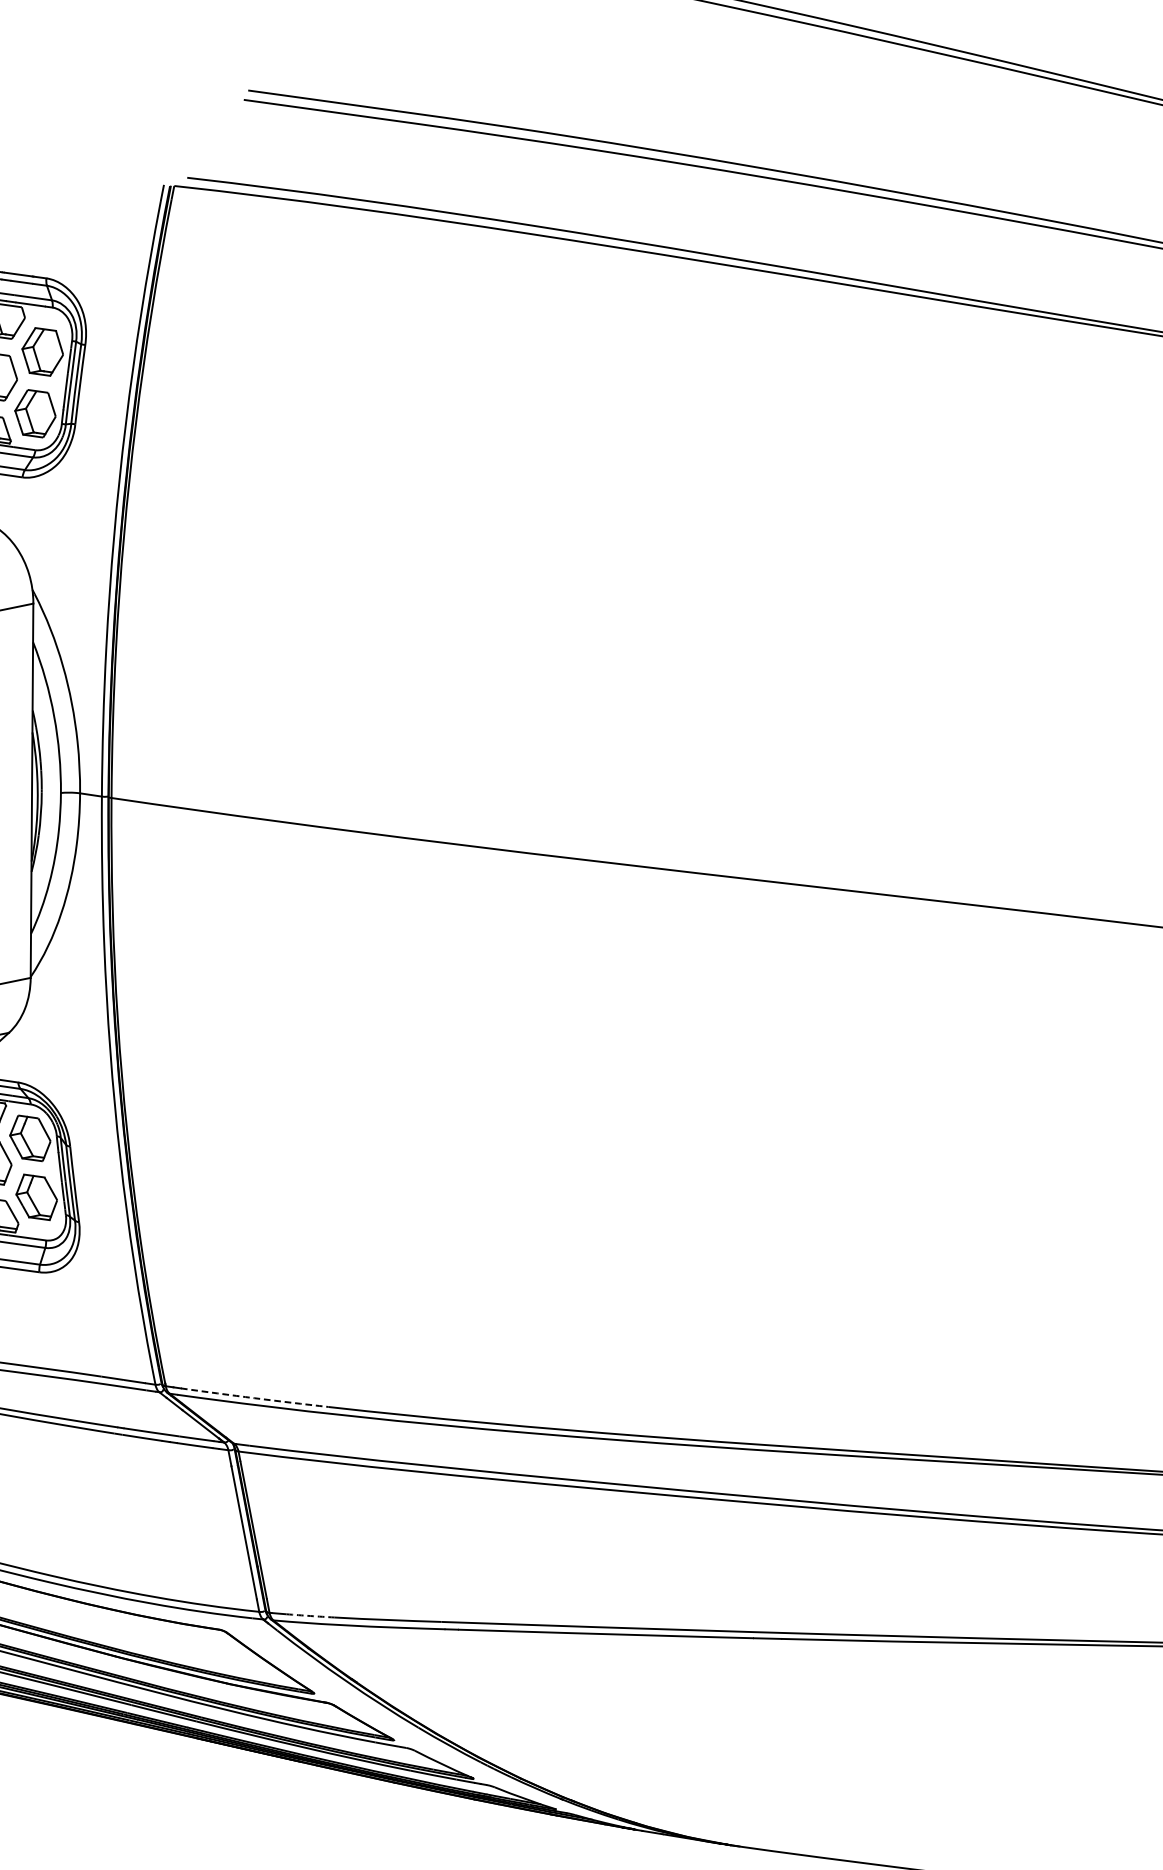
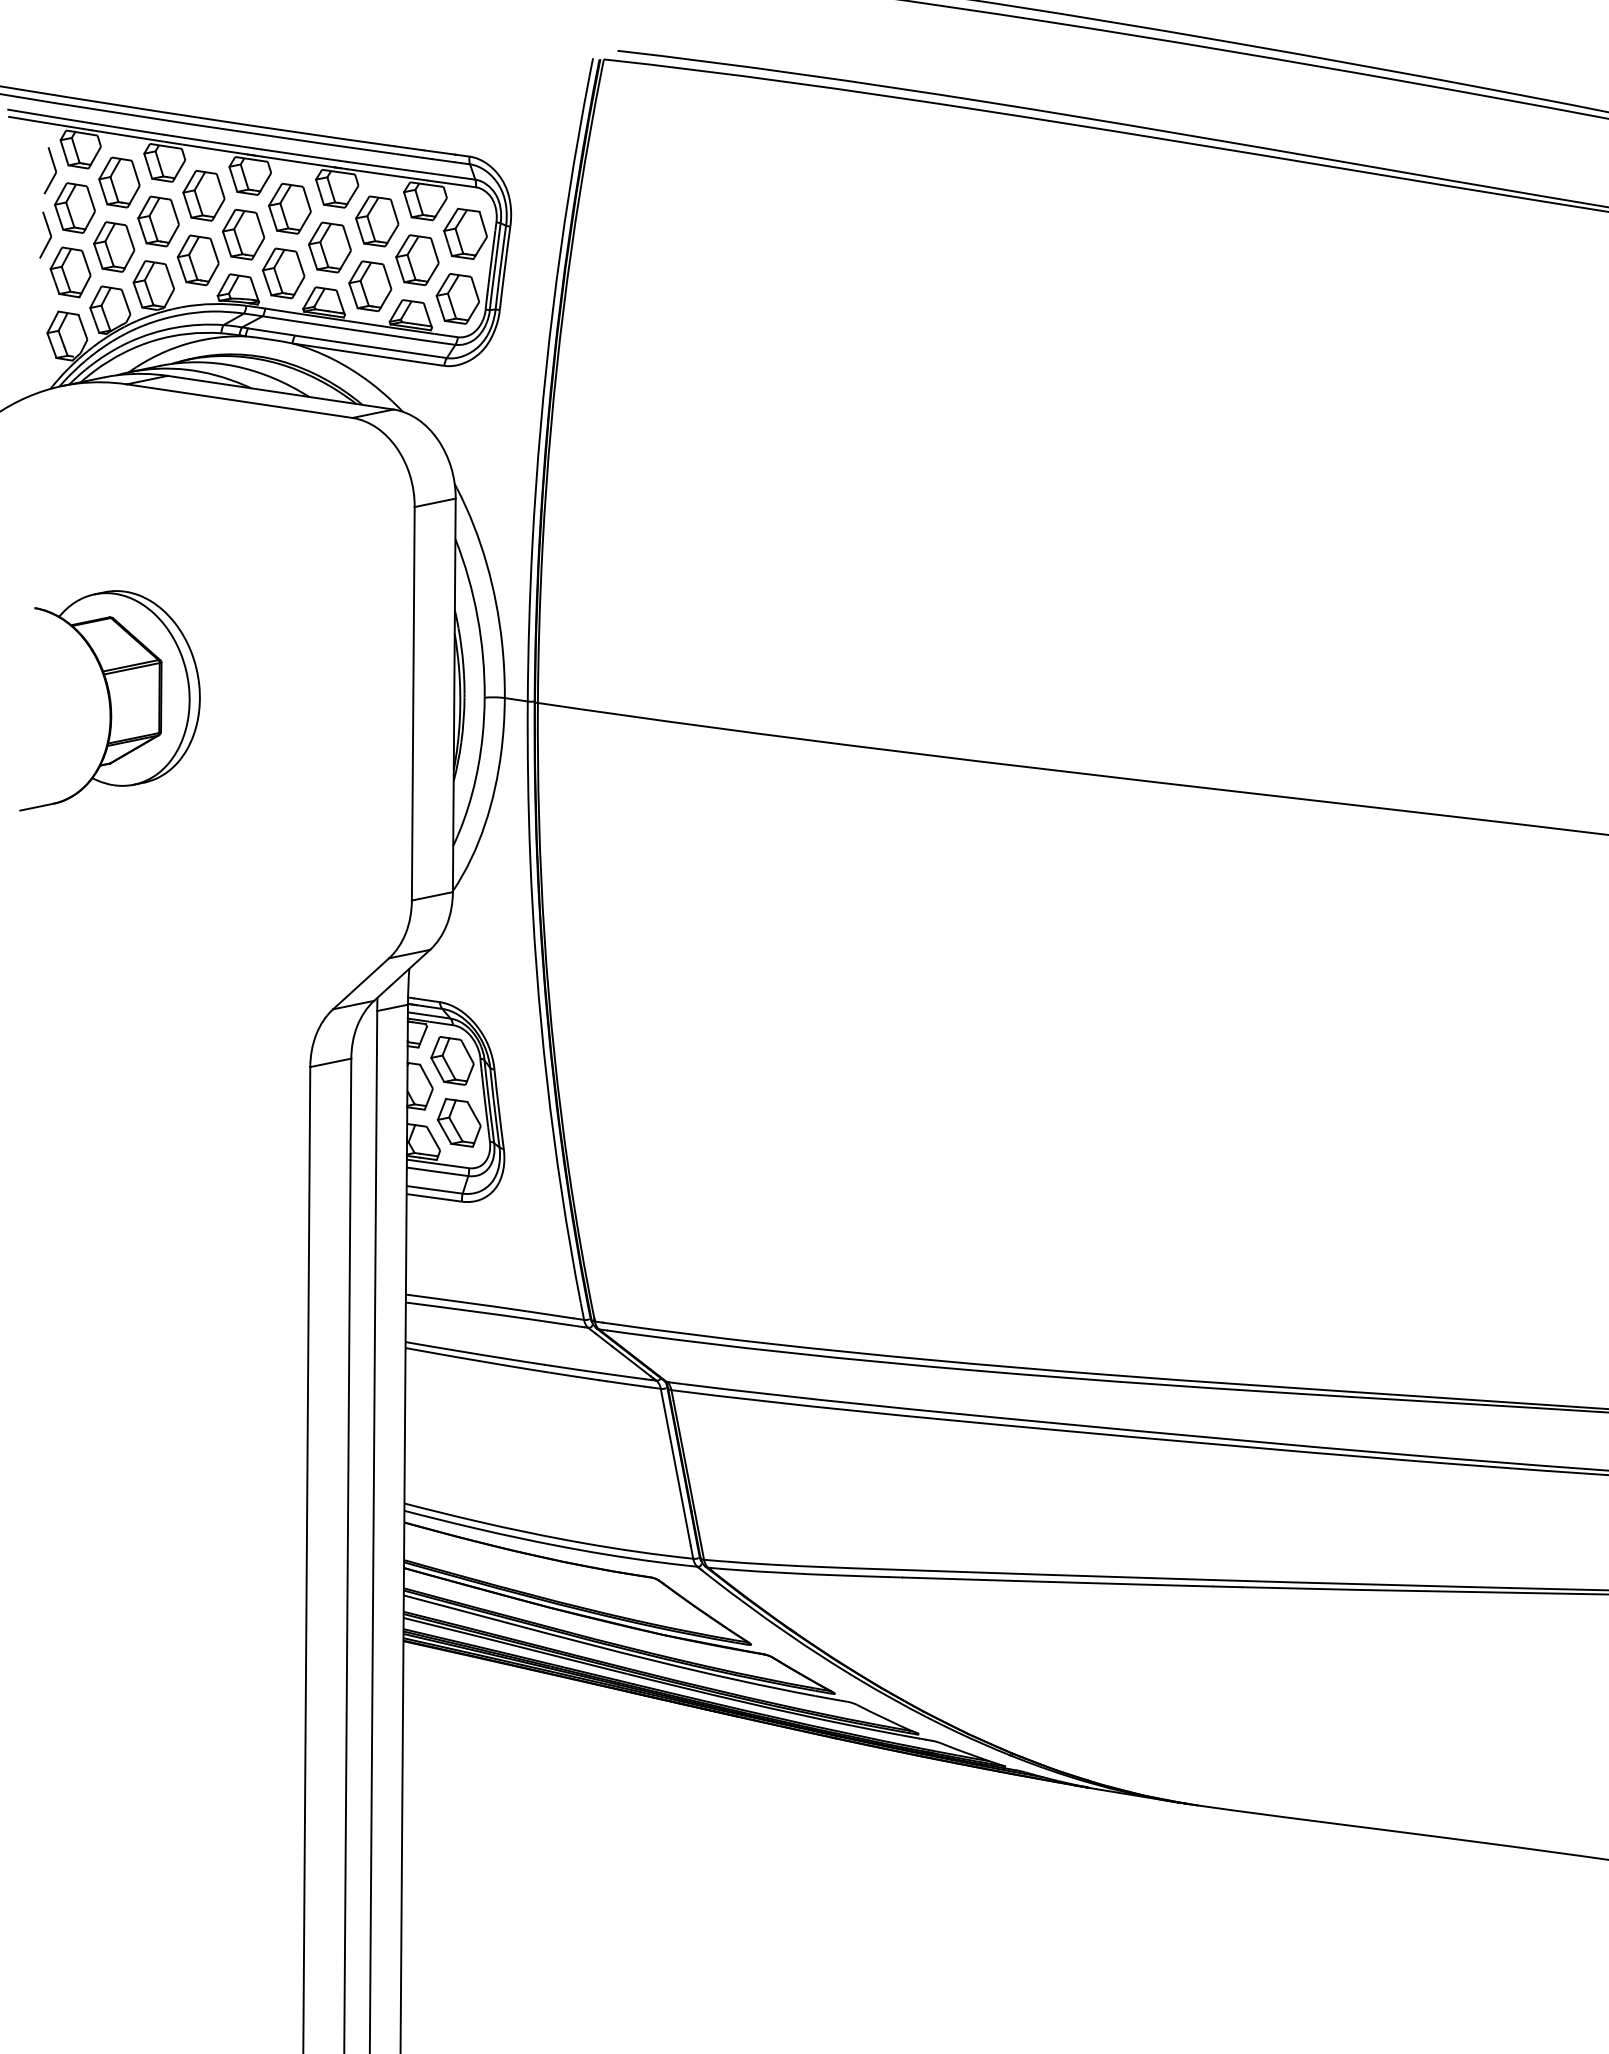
arc: (254, 1398) -> (688, 1334), dashed -> solid
arc: (309, 1616) -> (746, 1563), dashed -> solid

